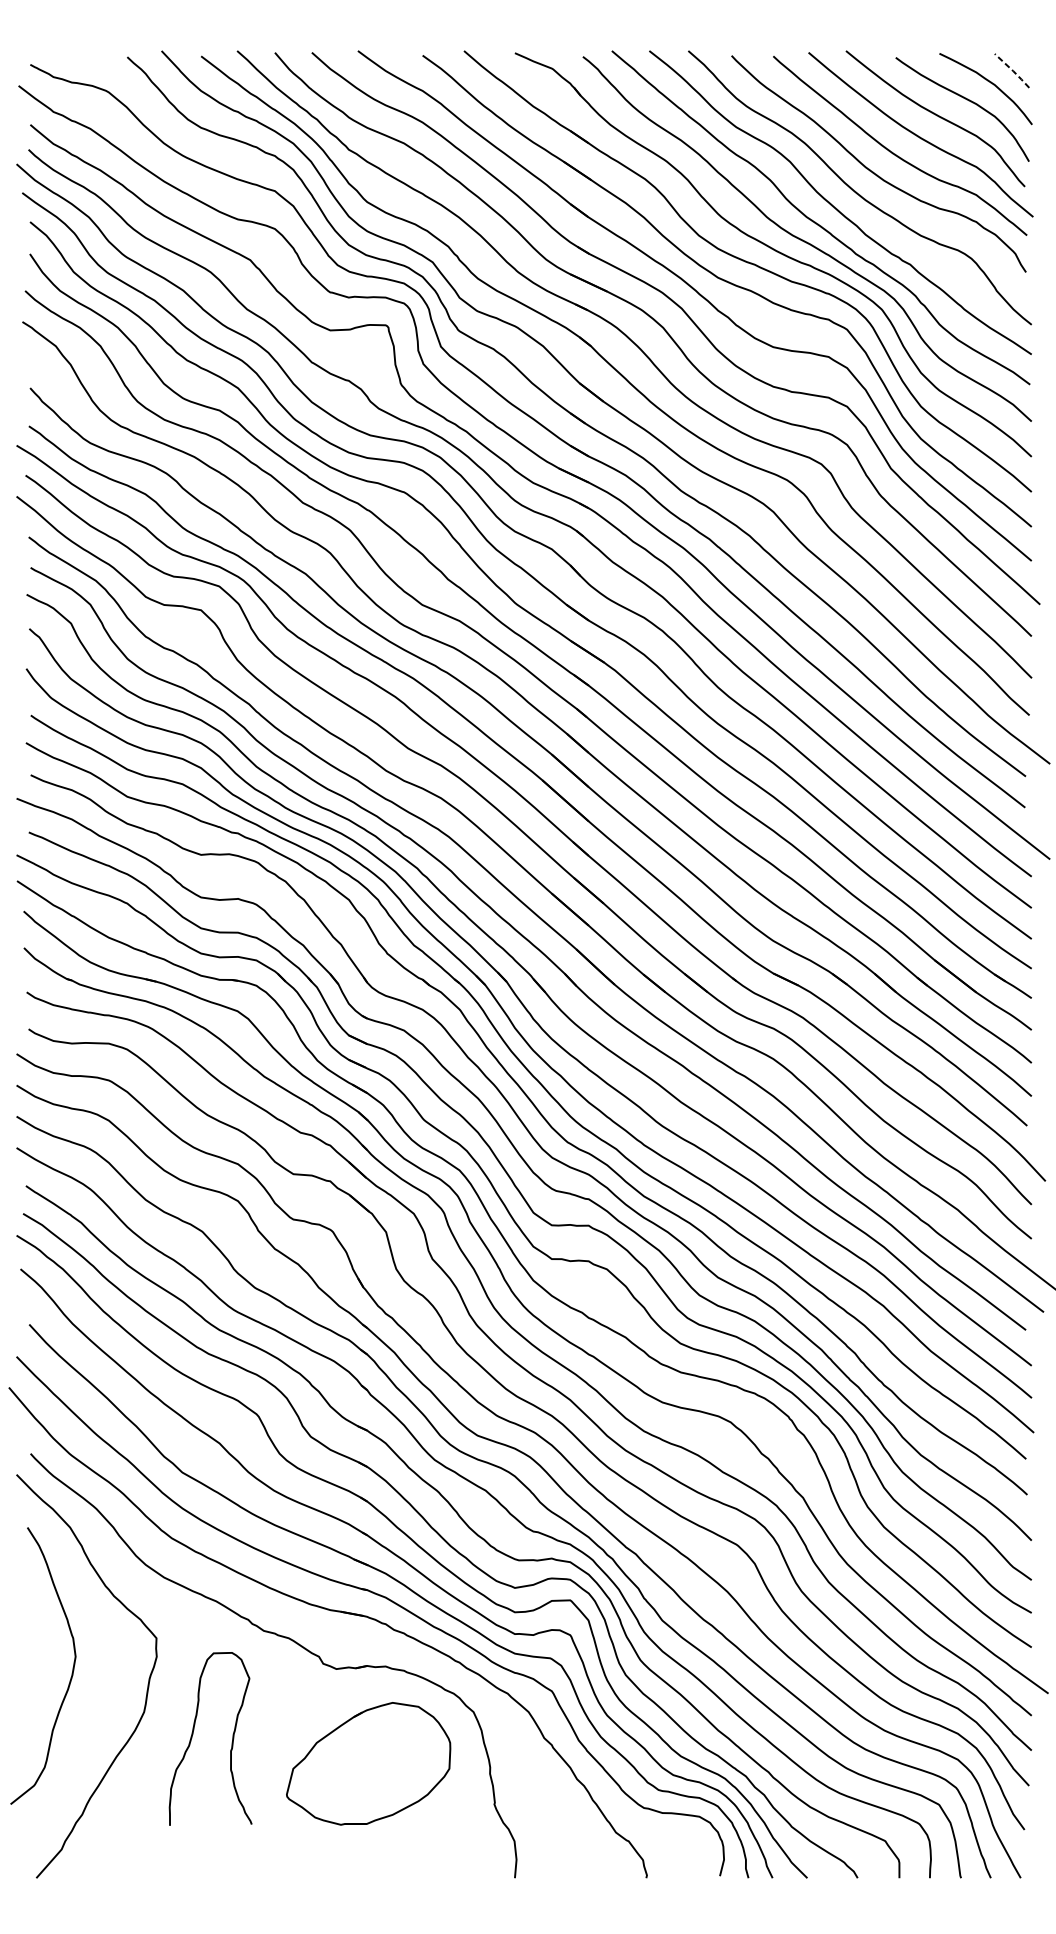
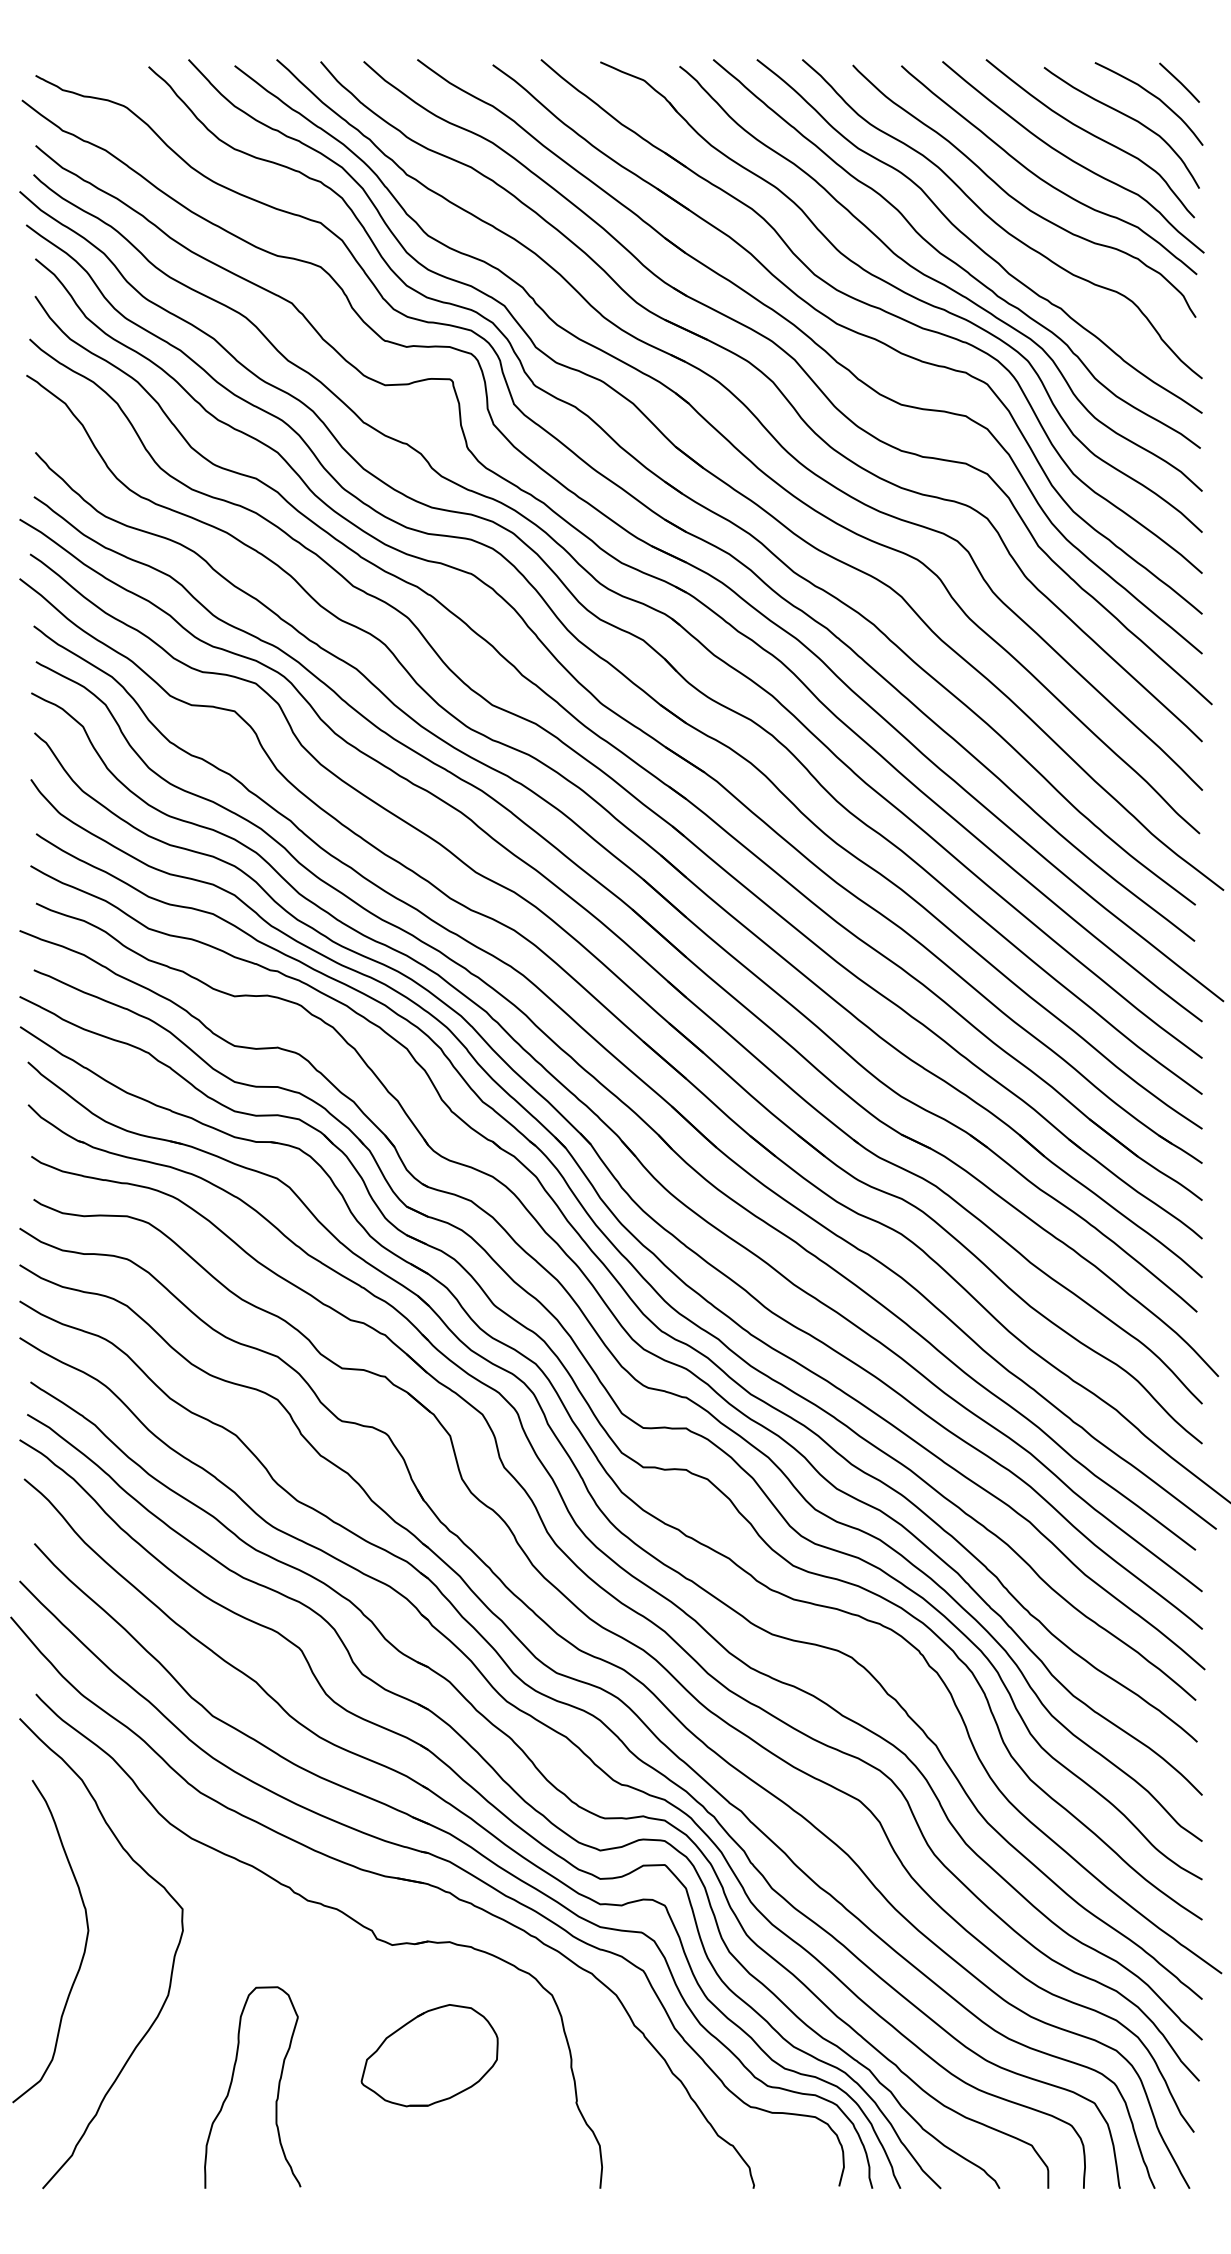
line: (1012, 71) -> (1180, 83), dashed -> solid
curve: (193, 1734) -> (232, 2082), moved
part: (368, 1763) -> (429, 2055), size x0.71

